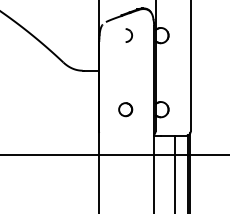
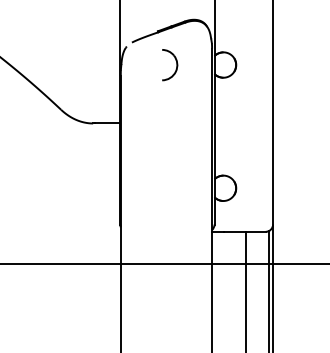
part: (129, 35) -> (171, 64), size x1.4
circle: (125, 109) -> (164, 188), removed

